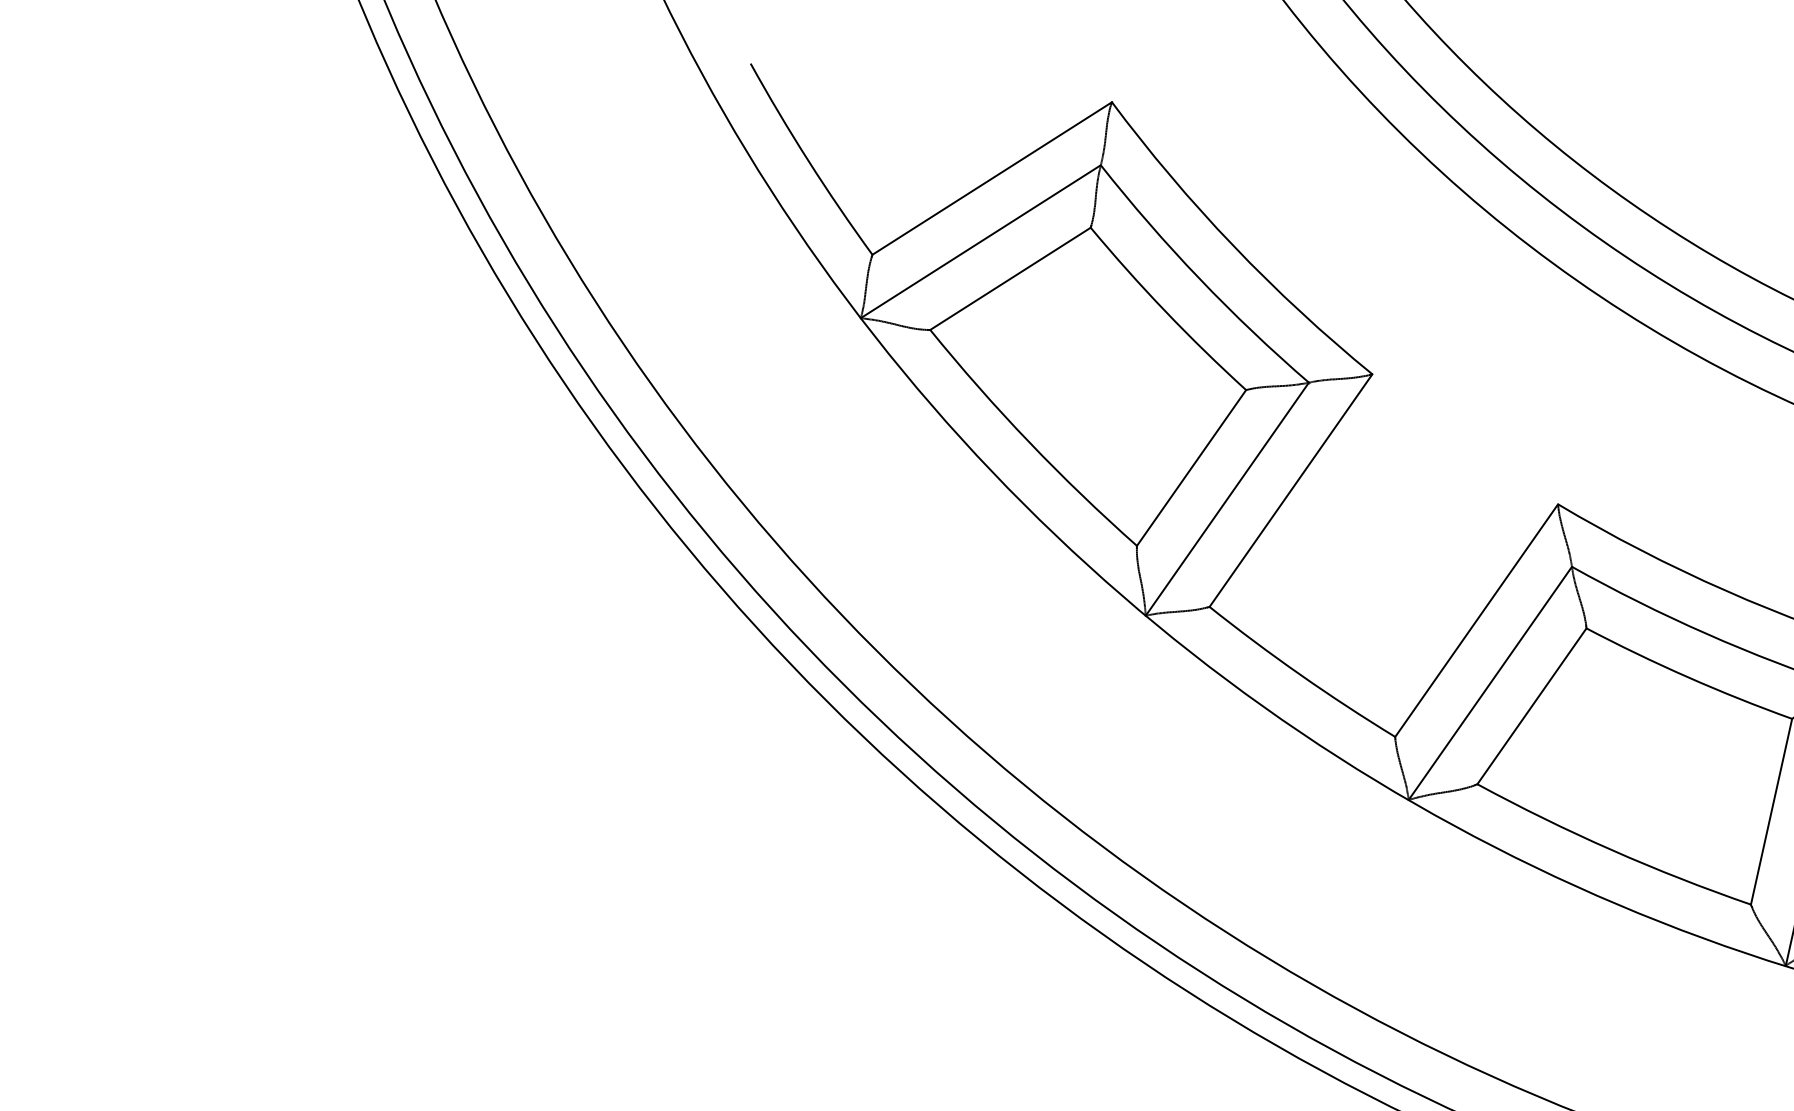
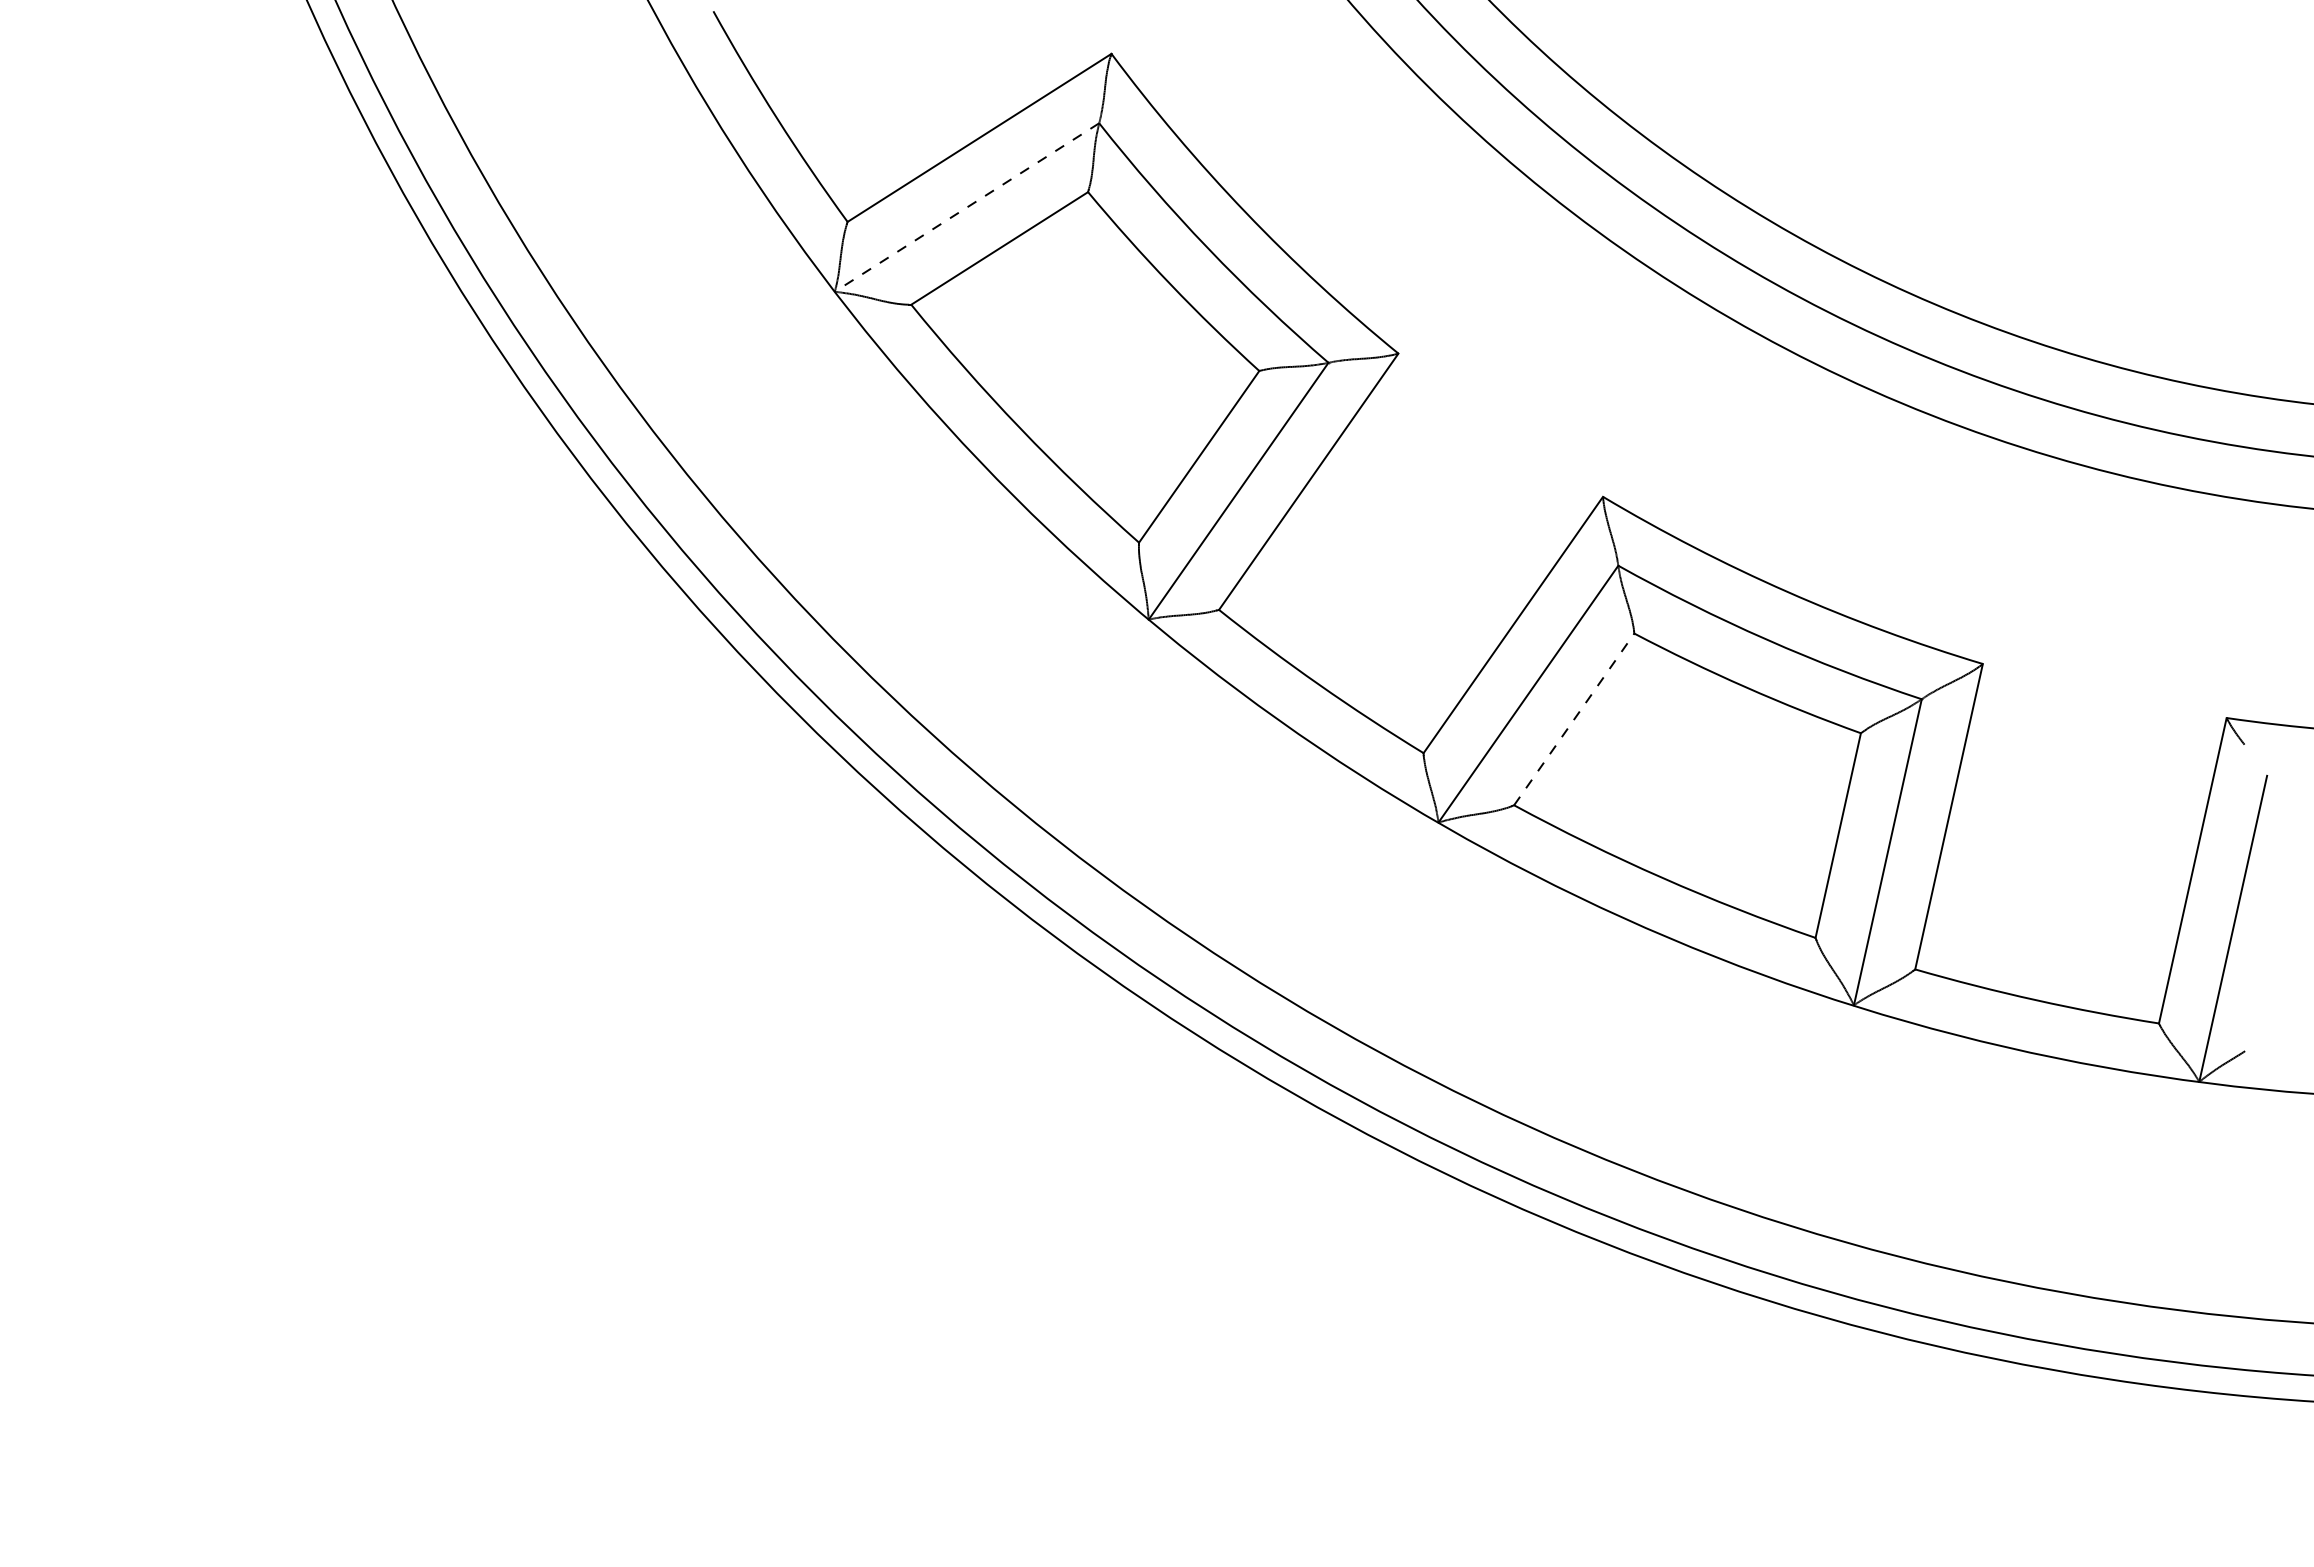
line: (981, 241) -> (967, 207), solid -> dashed
line: (1532, 706) -> (1574, 719), solid -> dashed

